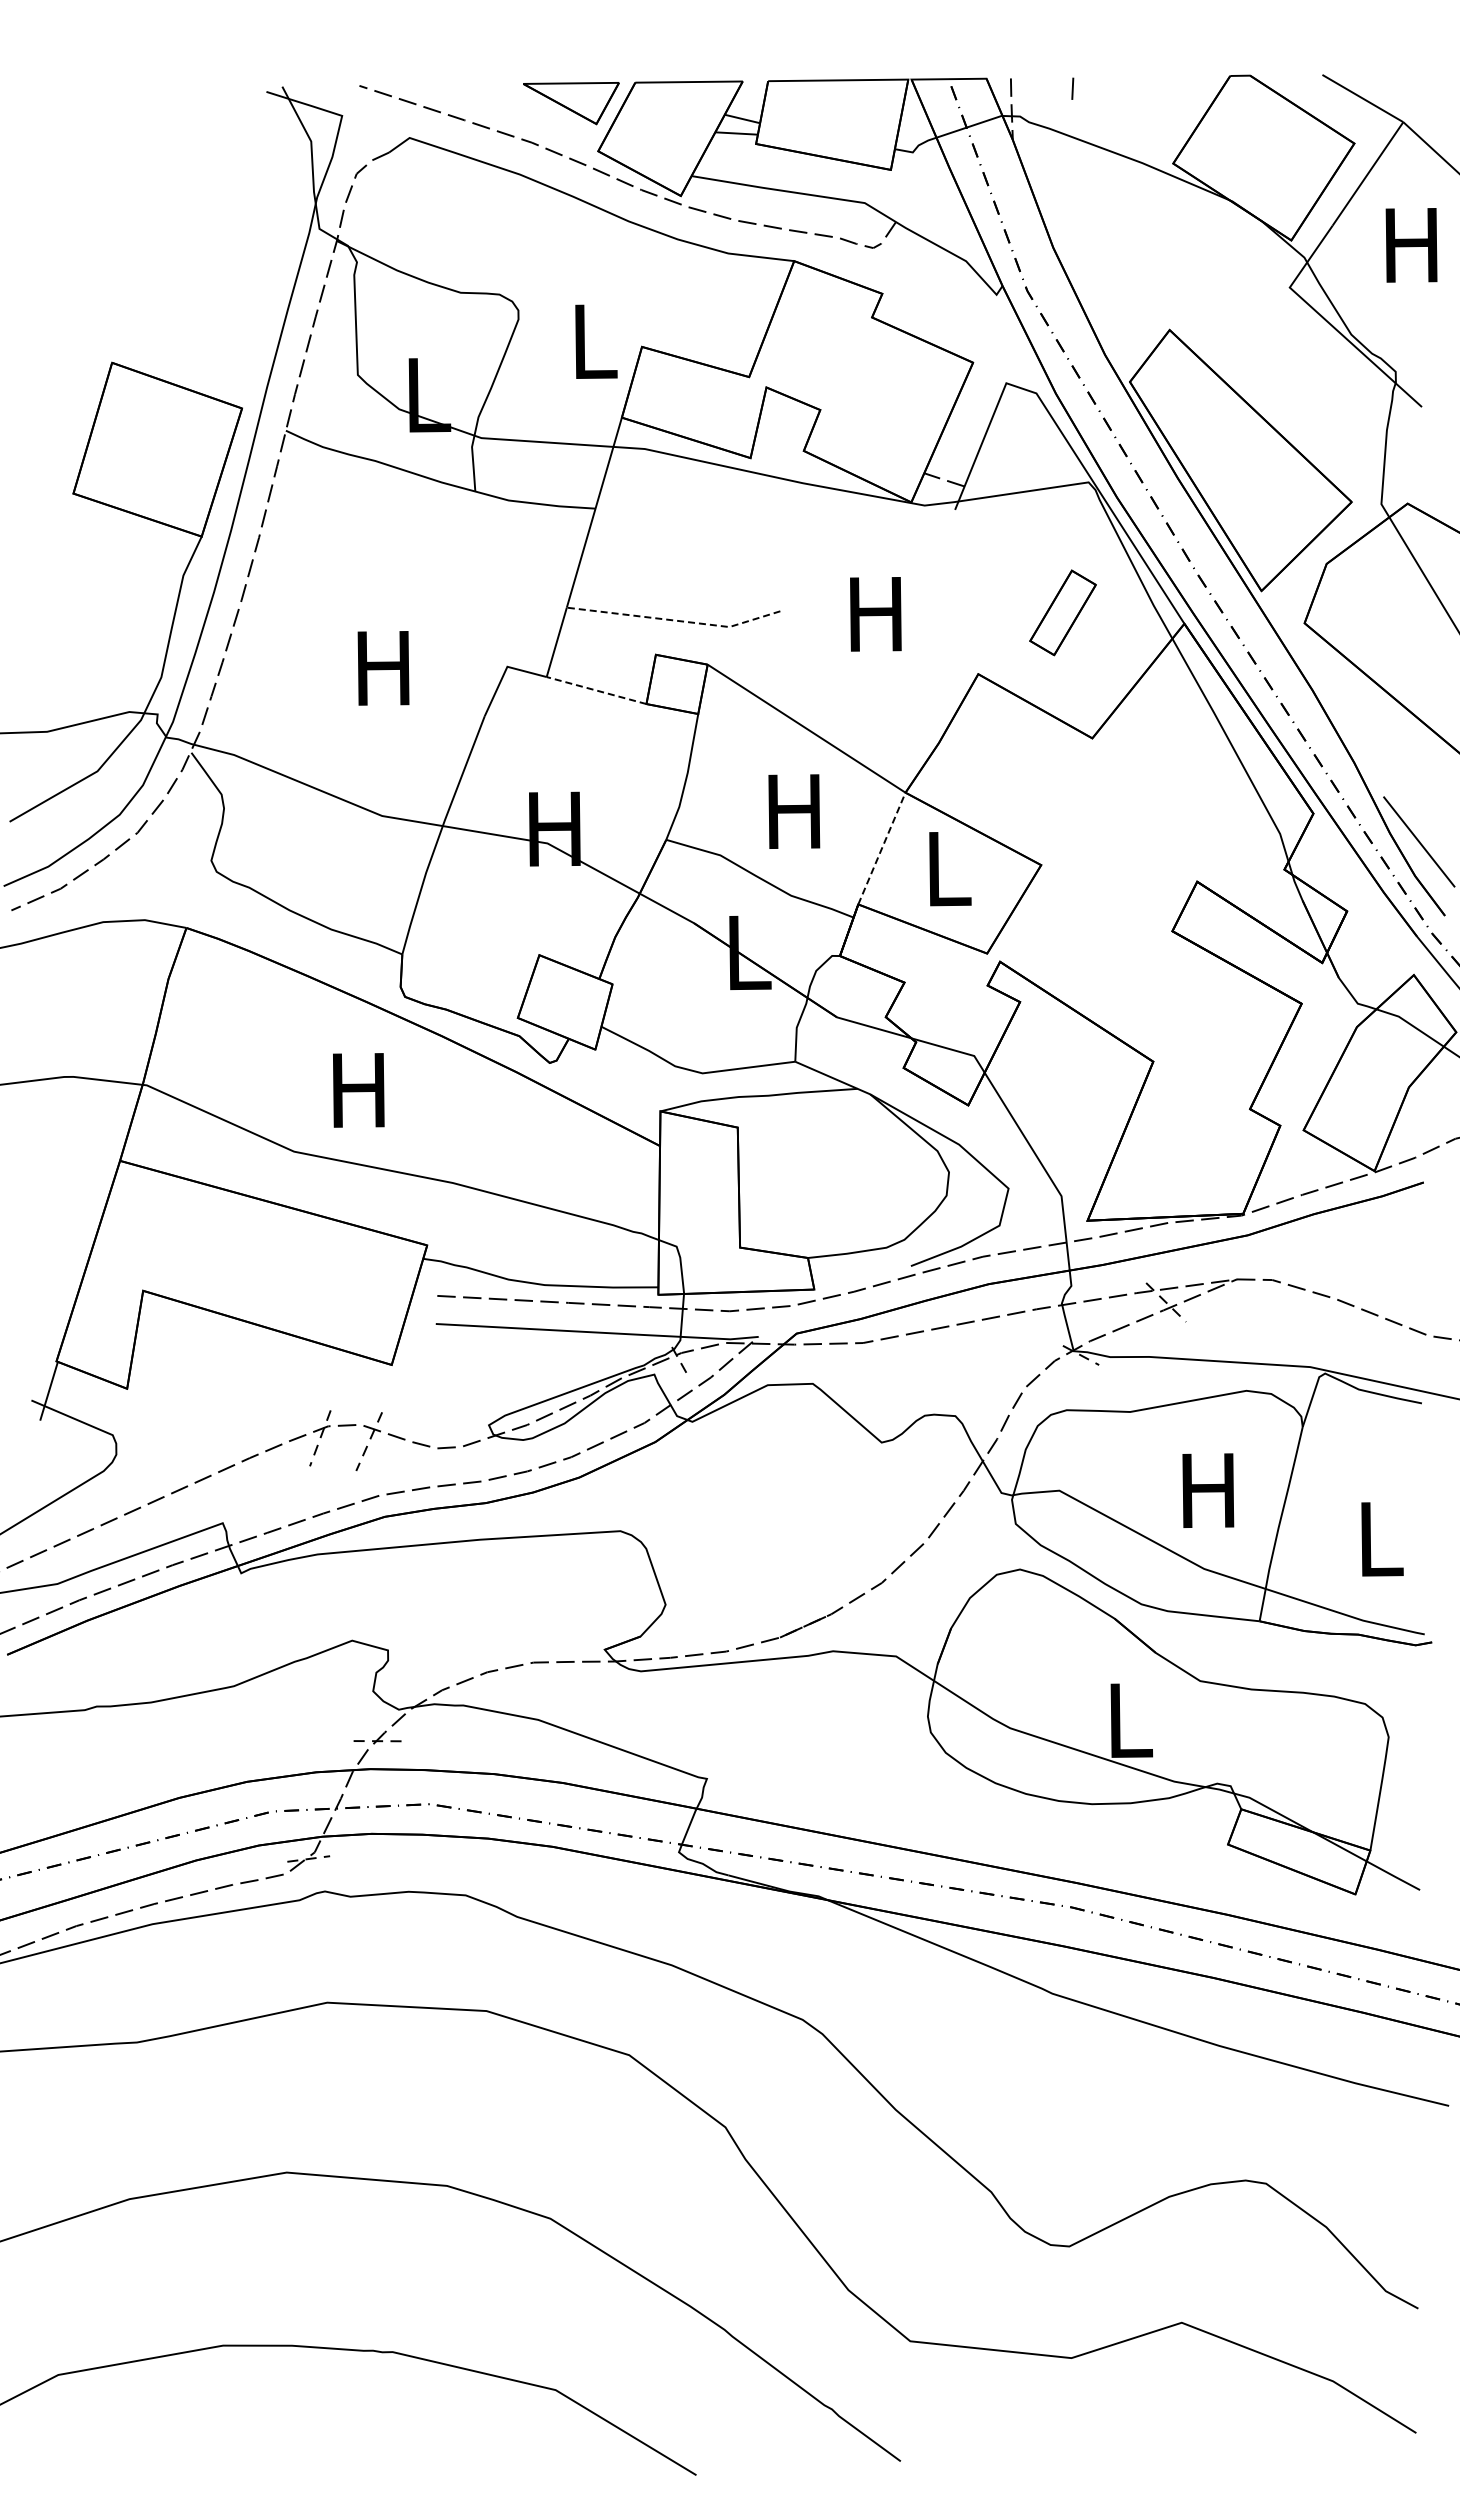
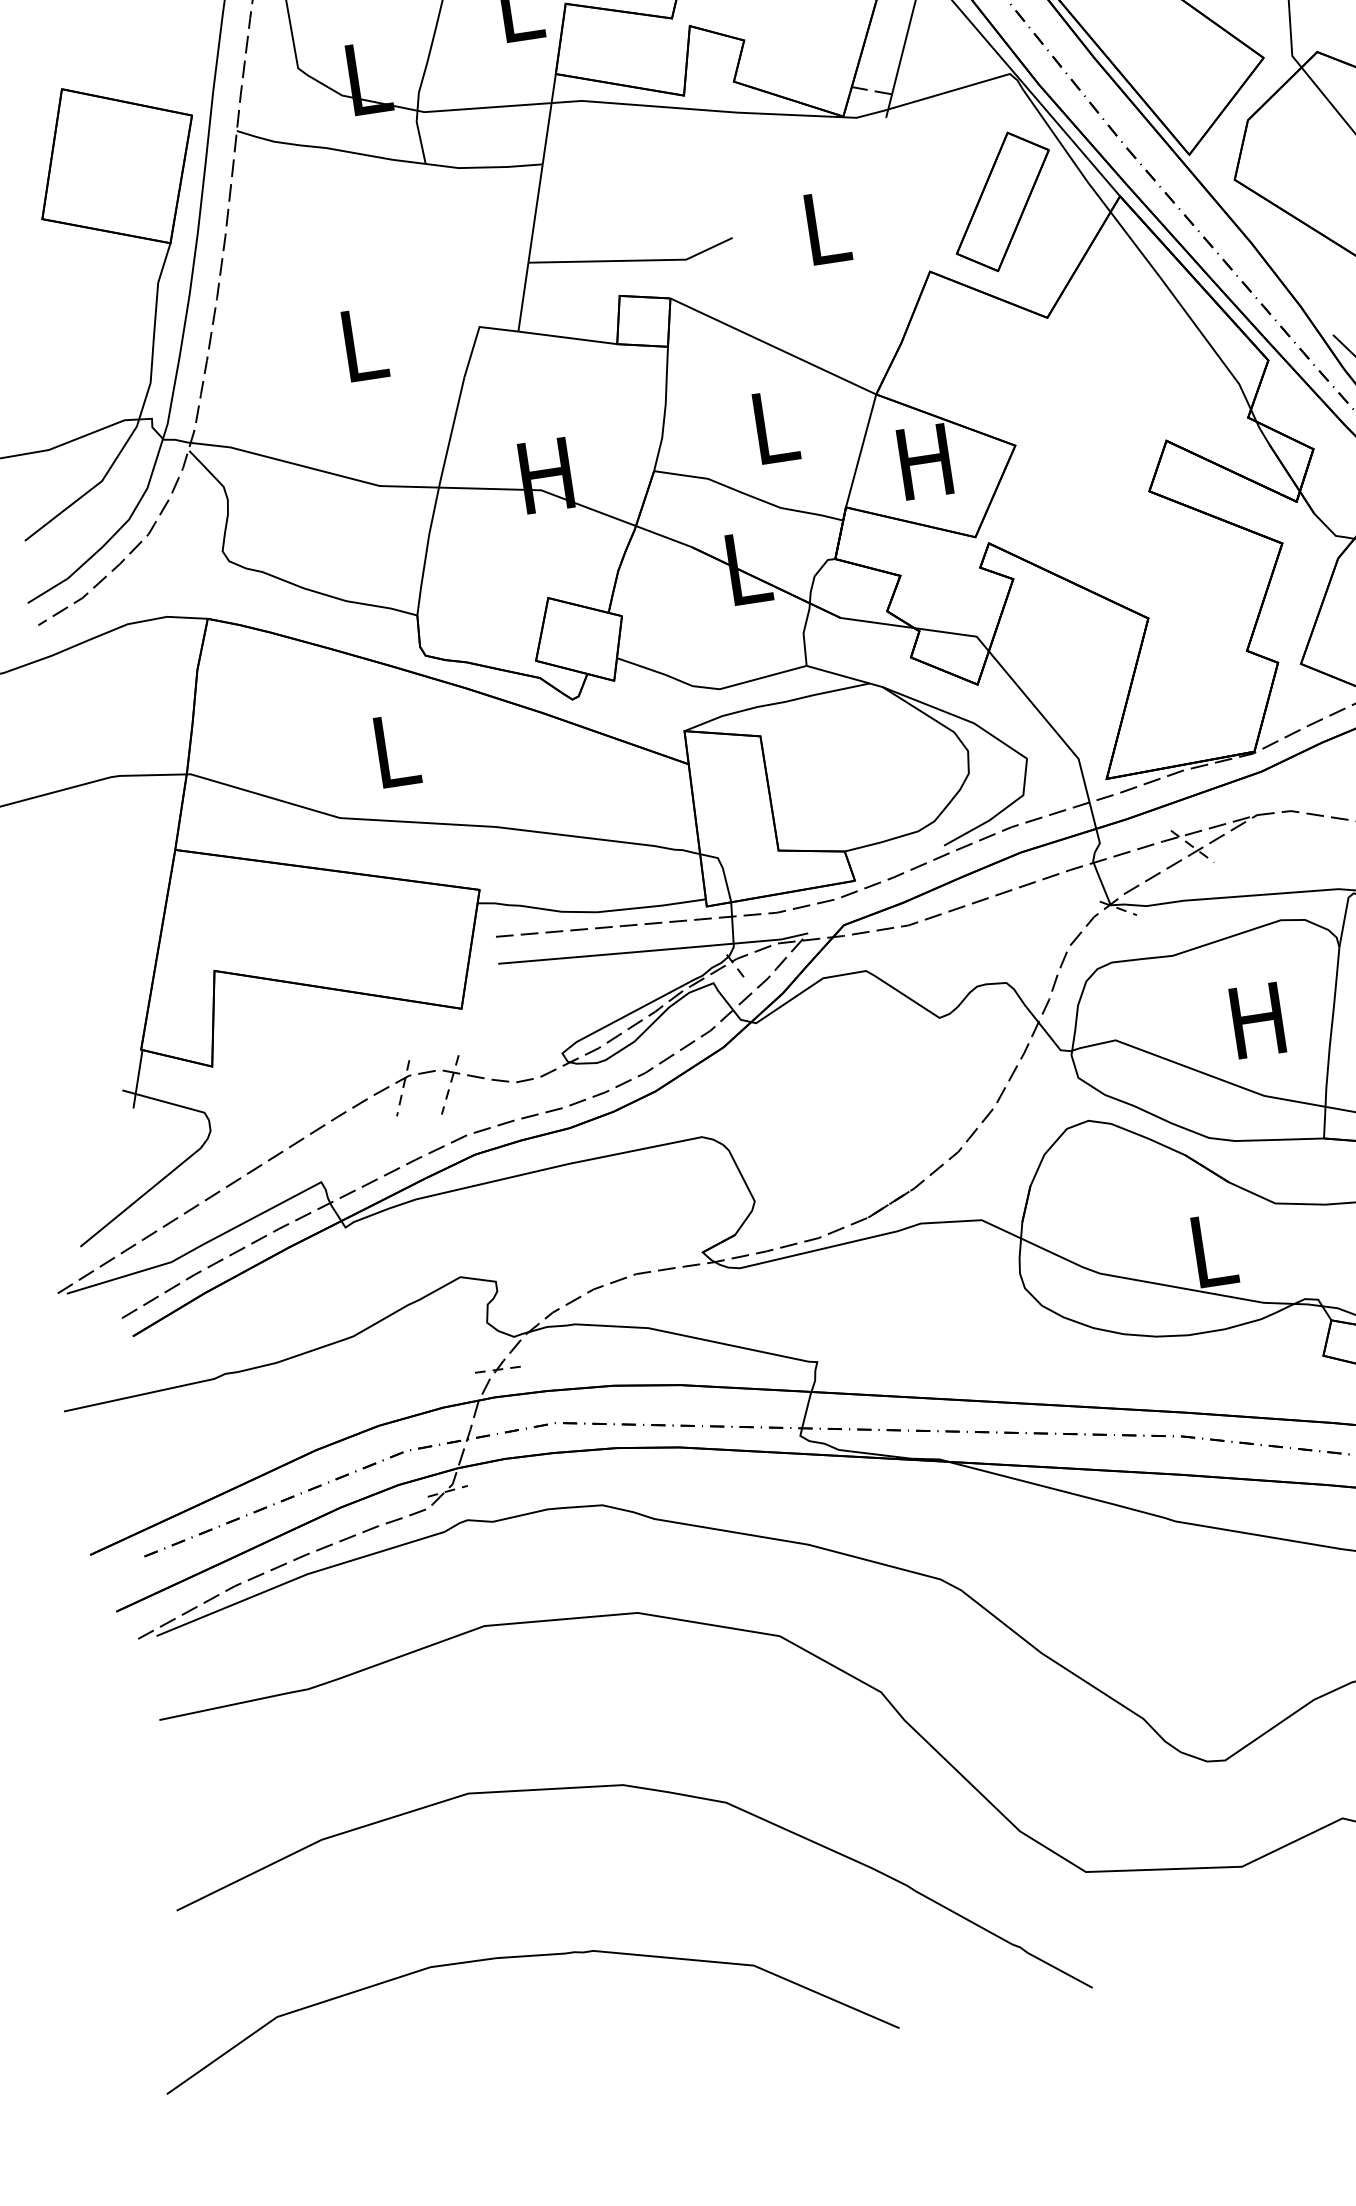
part: (1062, 612) -> (1002, 201), size x1.67
text: (875, 614) -> (823, 228), H -> L
line: (674, 620) -> (632, 260), dashed -> solid
text: (383, 668) -> (361, 345), H -> L
line: (596, 690) -> (567, 337), dashed -> solid
text: (794, 811) -> (772, 427), H -> L
line: (881, 848) -> (860, 450), dashed -> solid
text: (945, 868) -> (924, 461), L -> H
text: (358, 1090) -> (393, 751), H -> L

